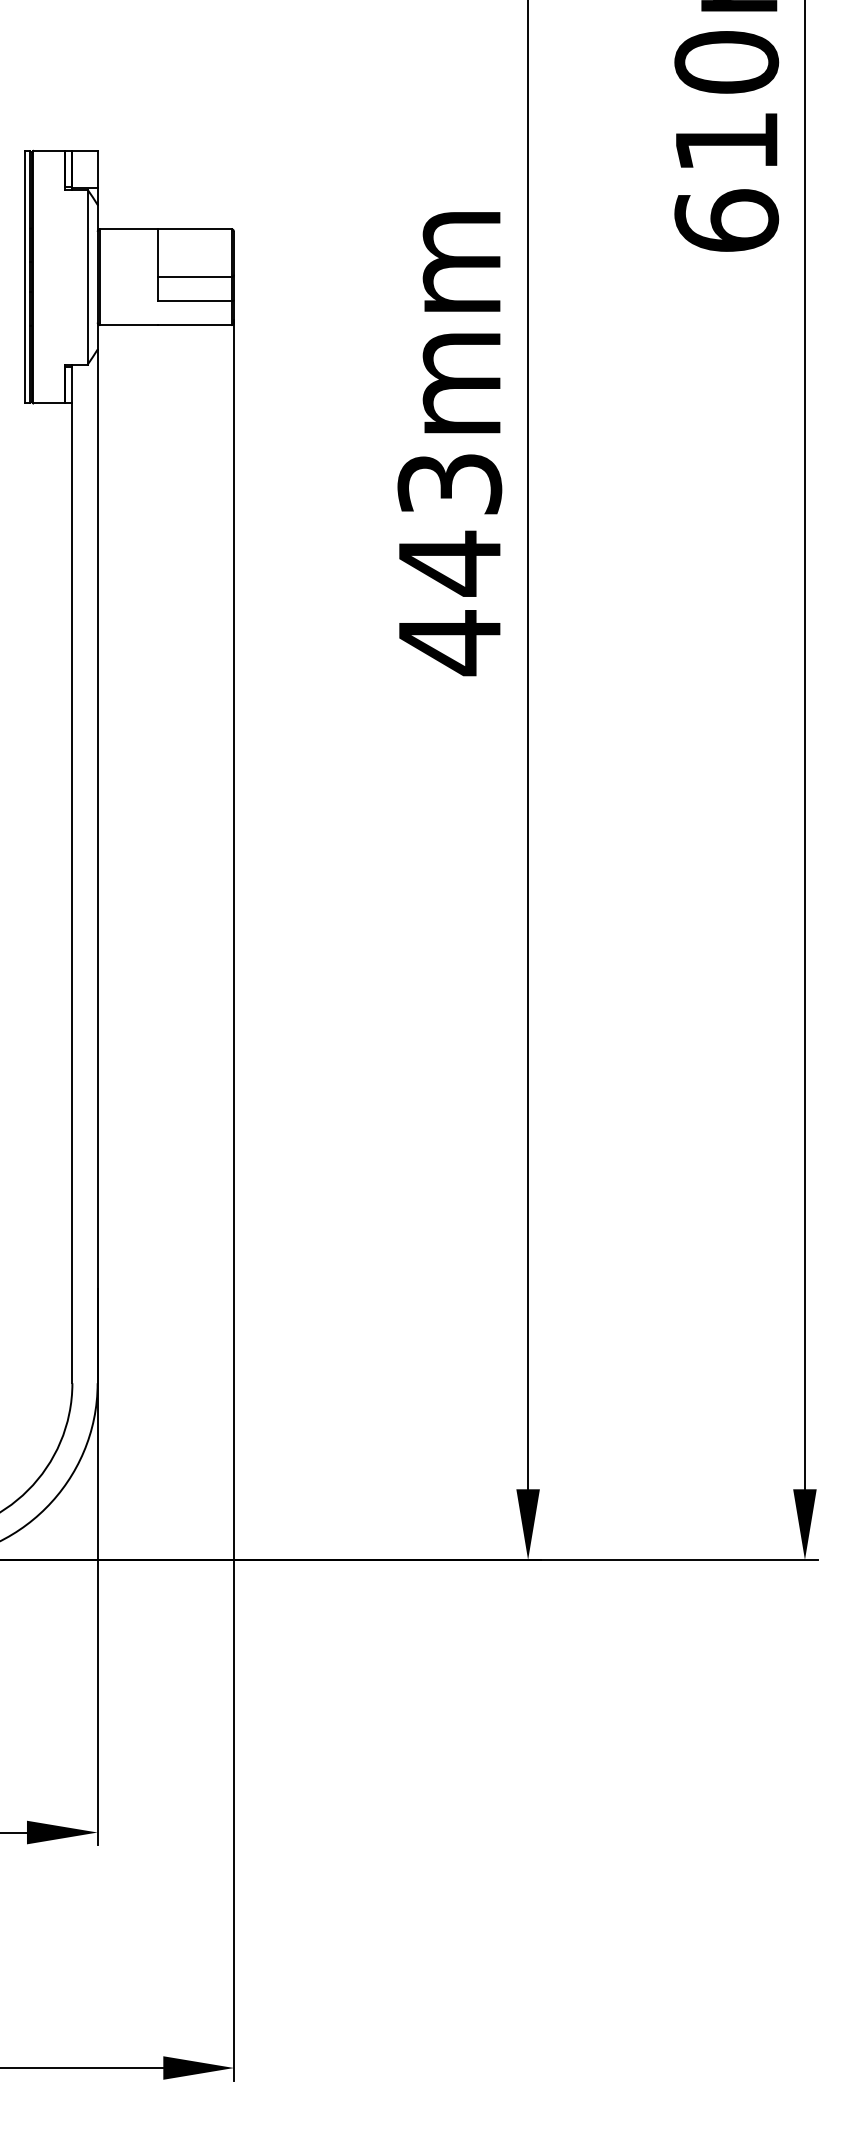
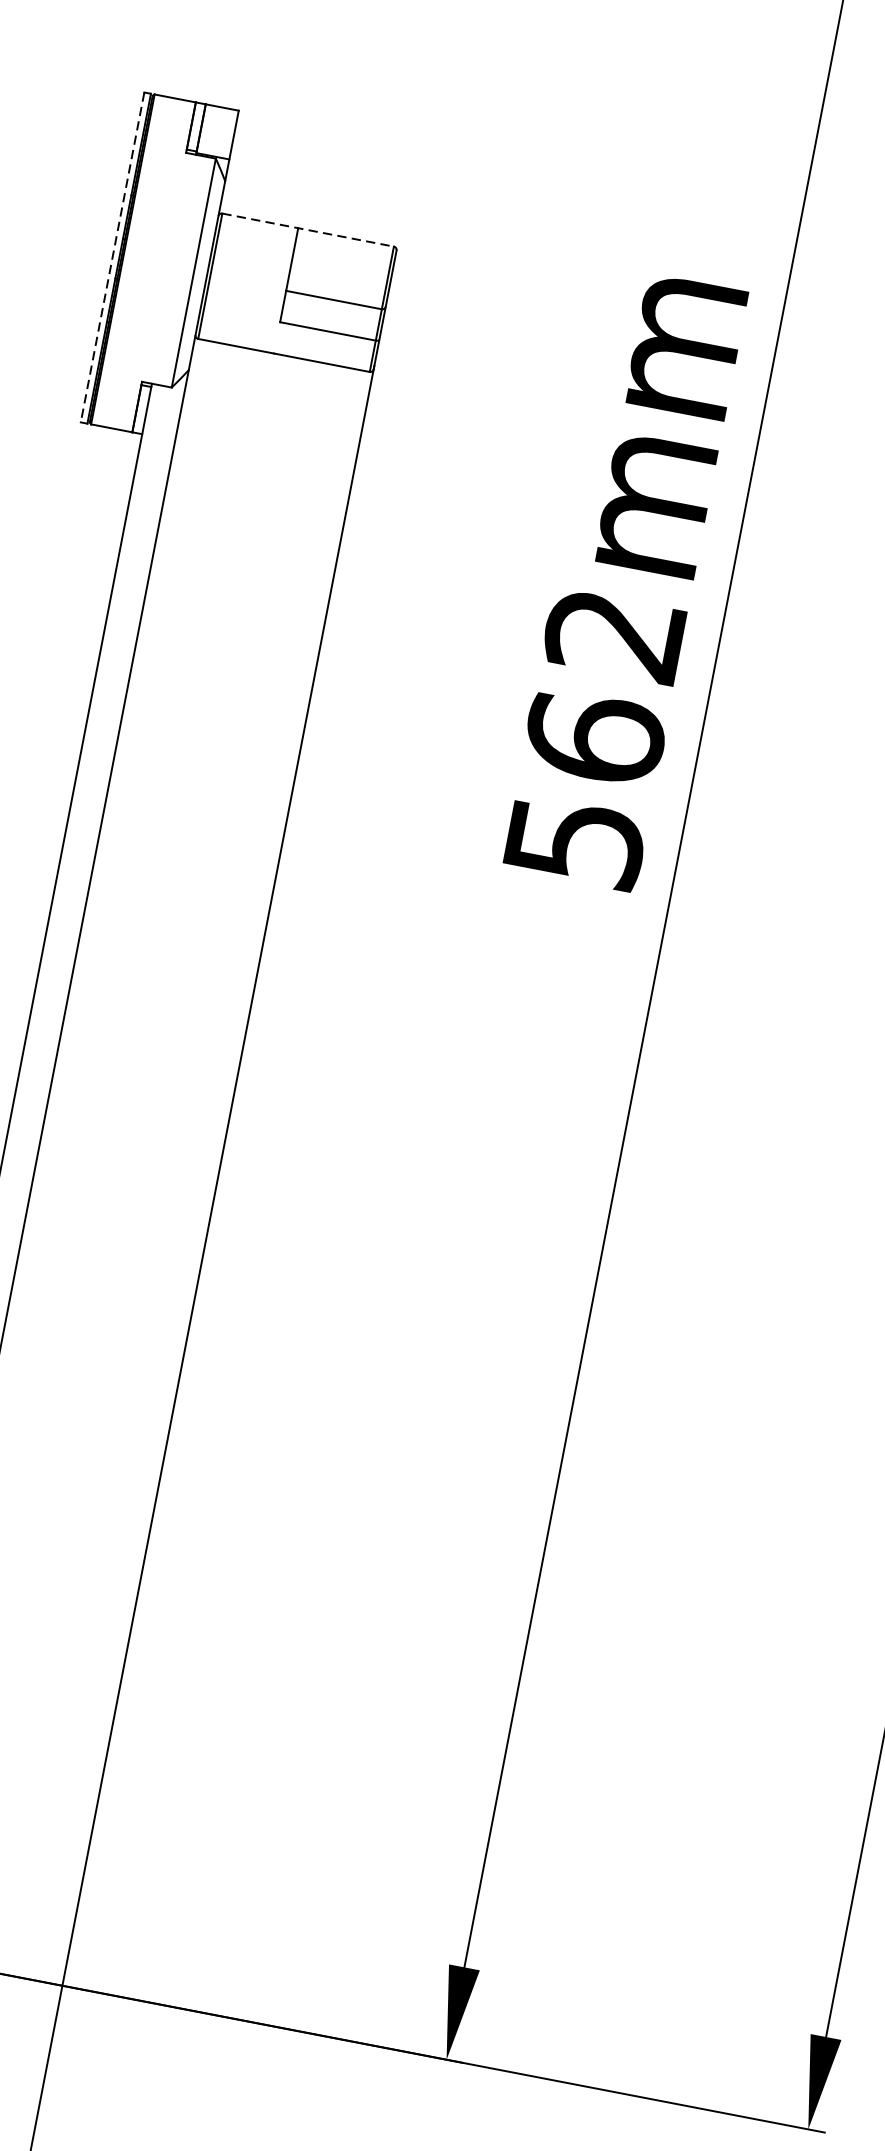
line: (165, 229) -> (307, 230), solid -> dashed
line: (25, 277) -> (112, 257), solid -> dashed
text: (449, 565) -> (594, 740), 443mm -> 562mm

